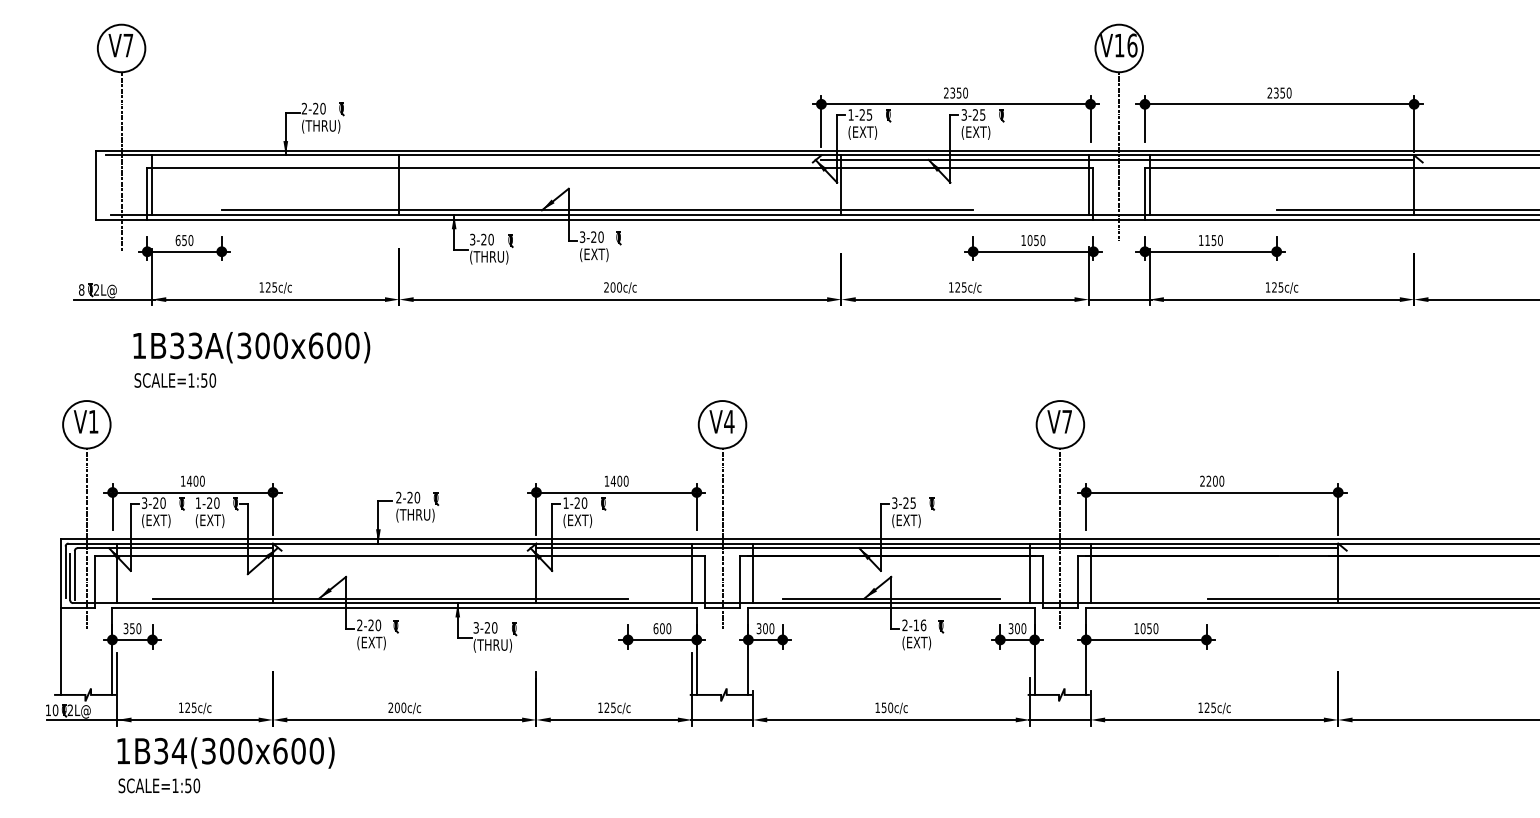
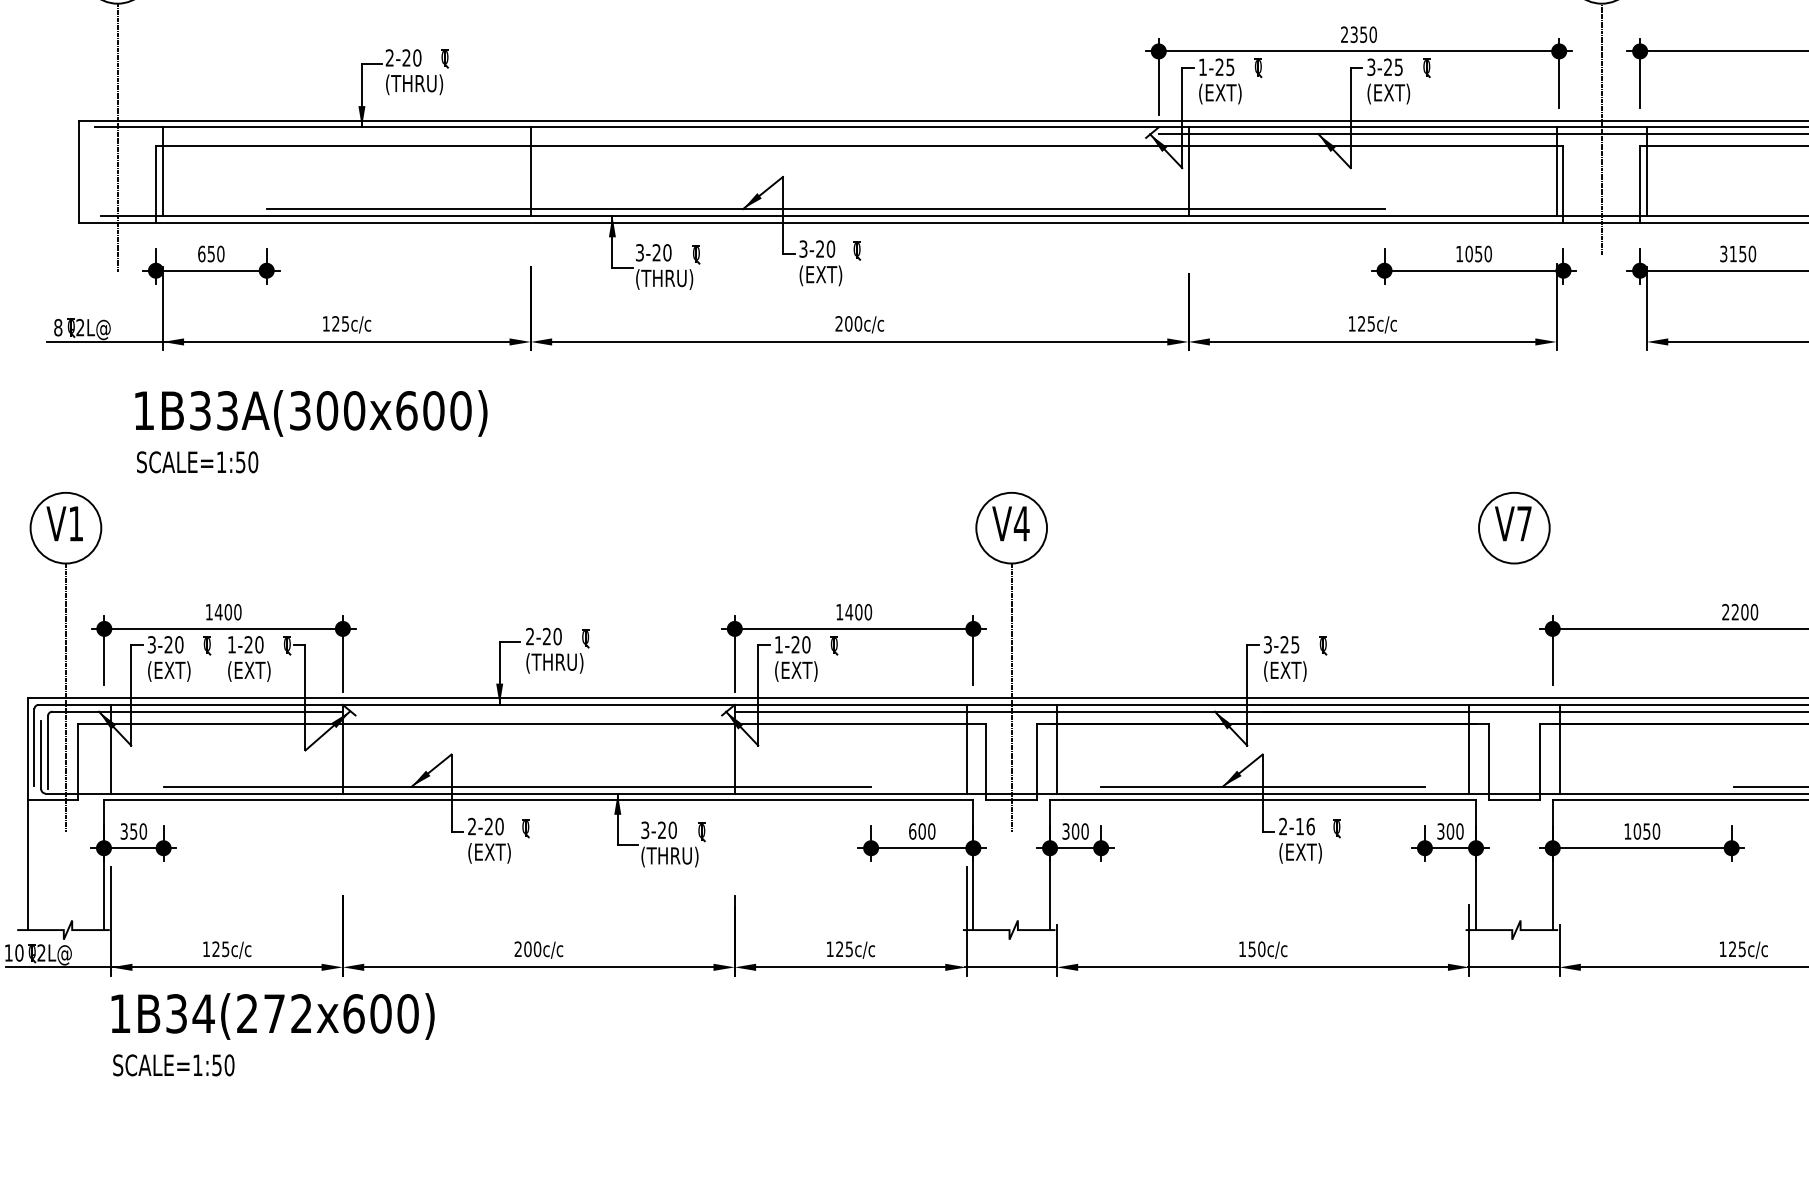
text: (1200, 240) -> (1722, 254), 1150 -> 3150
line: (1120, 299) -> (1603, 341), removed
line: (1060, 538) -> (1514, 697), removed
text: (227, 751) -> (275, 1014), 1B34(300x600) -> 1B34(272x600)

